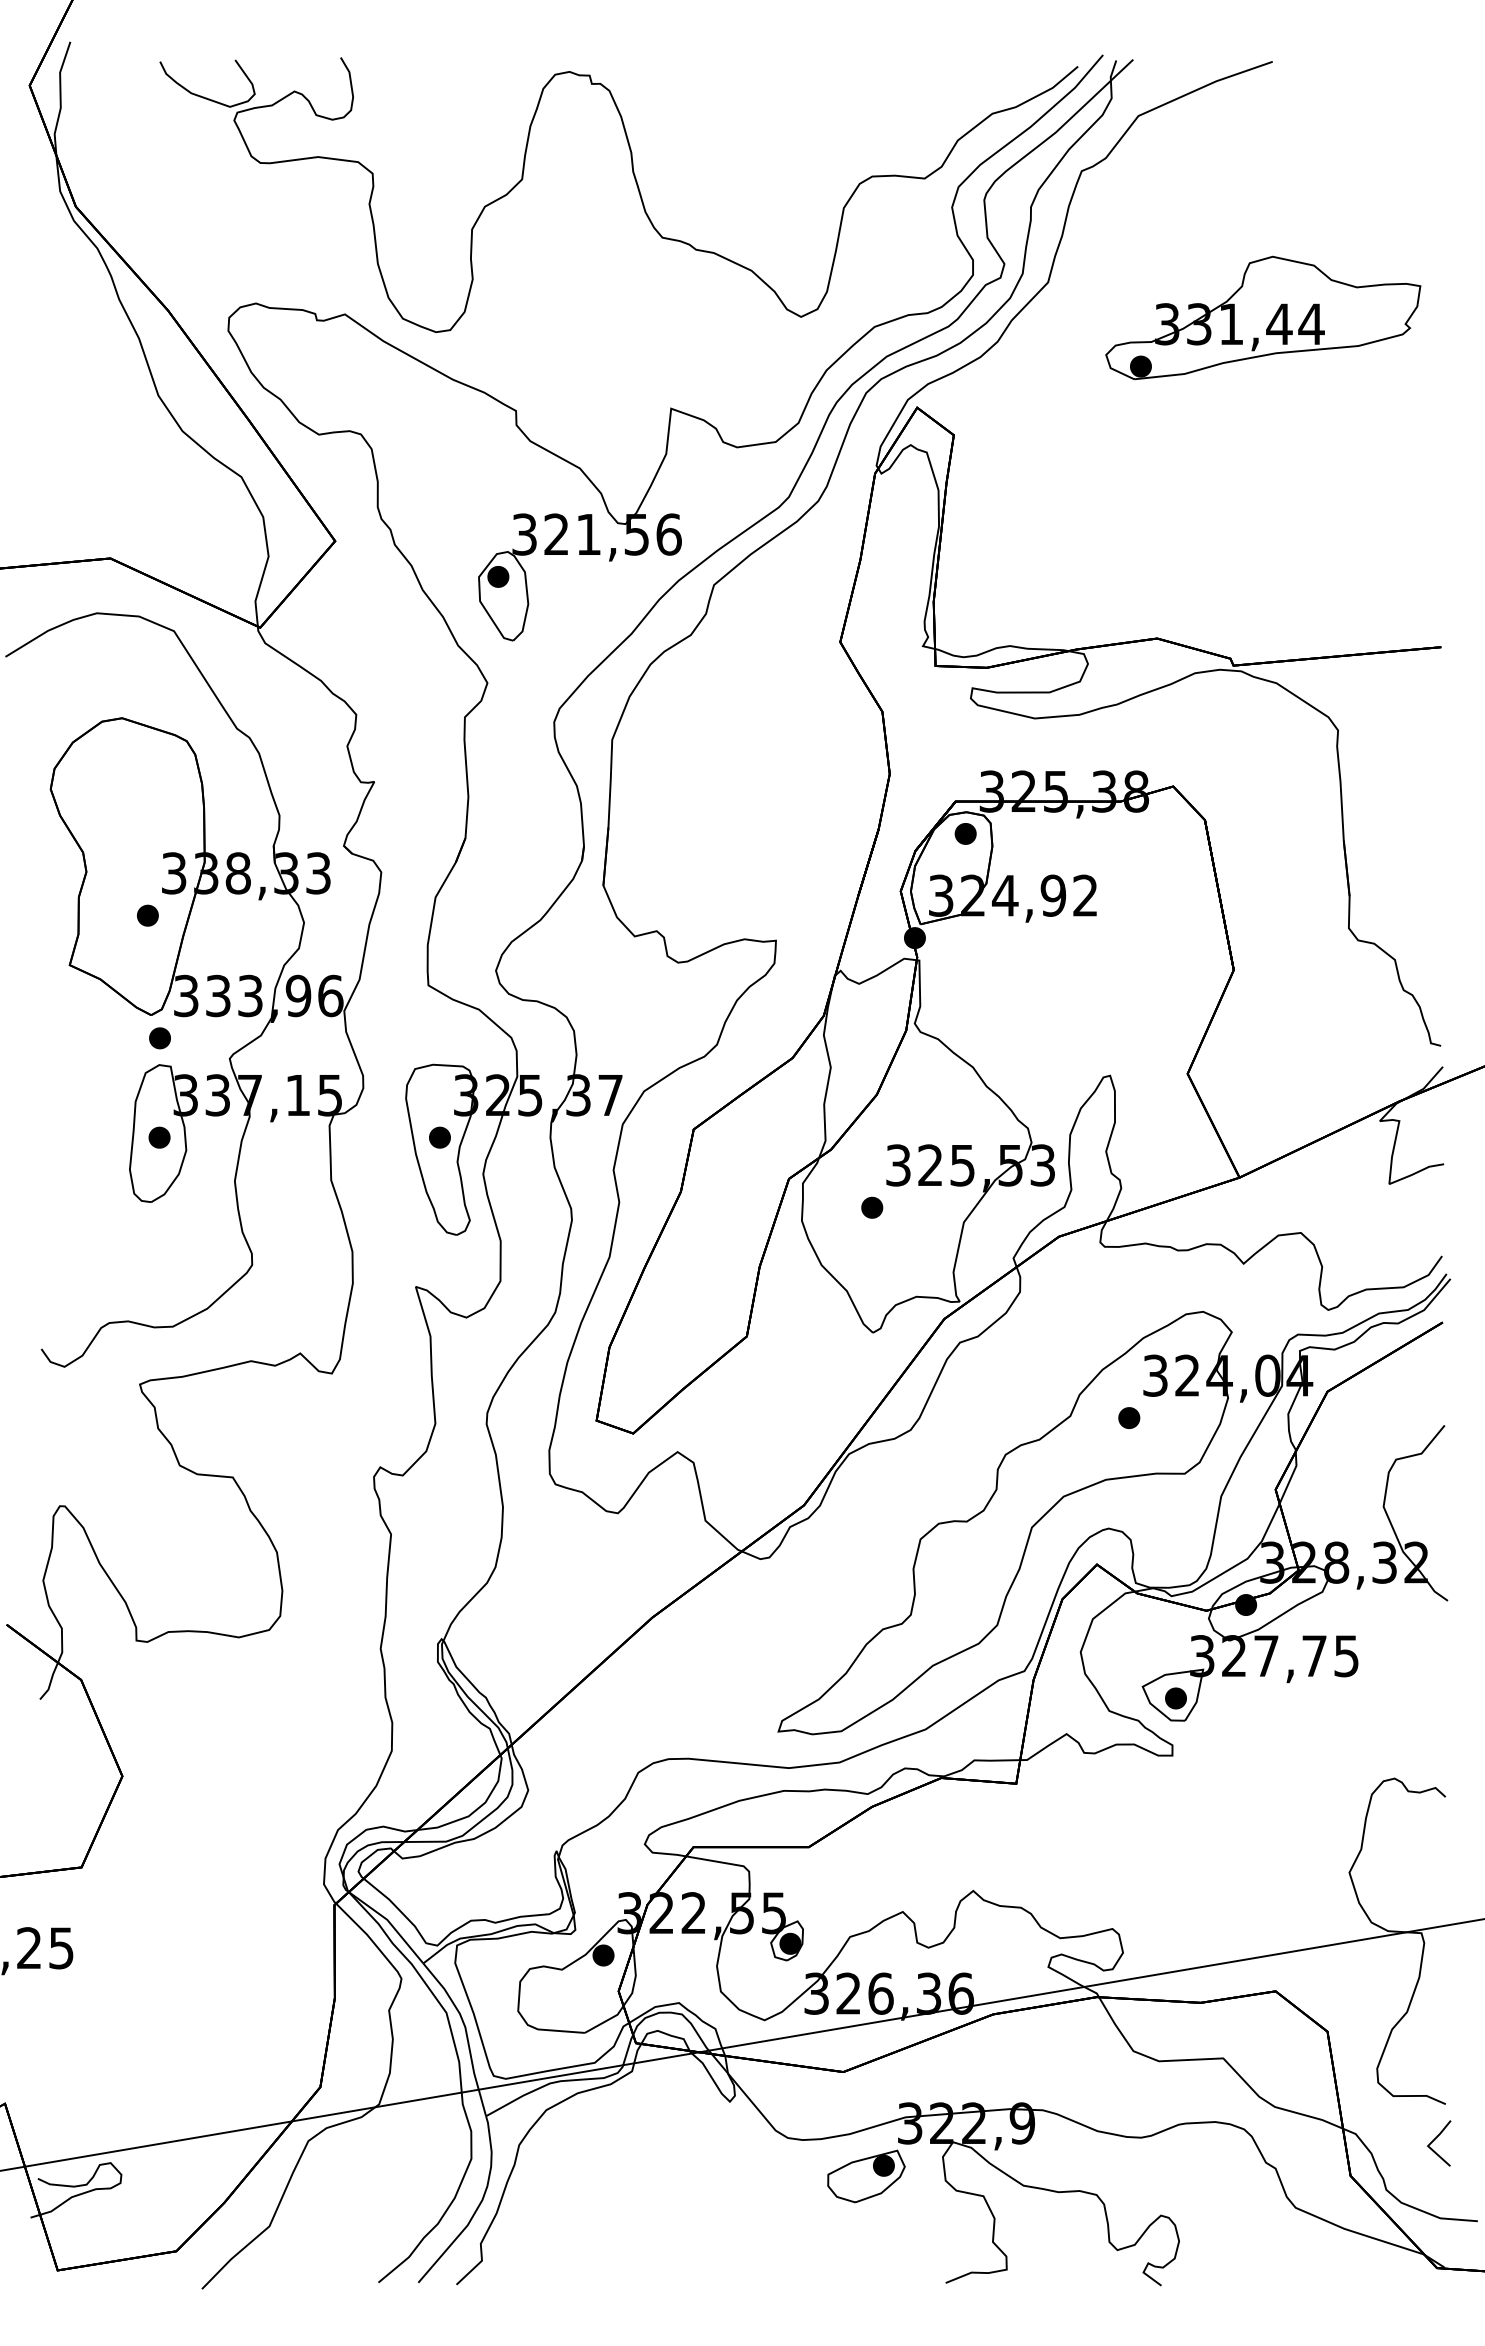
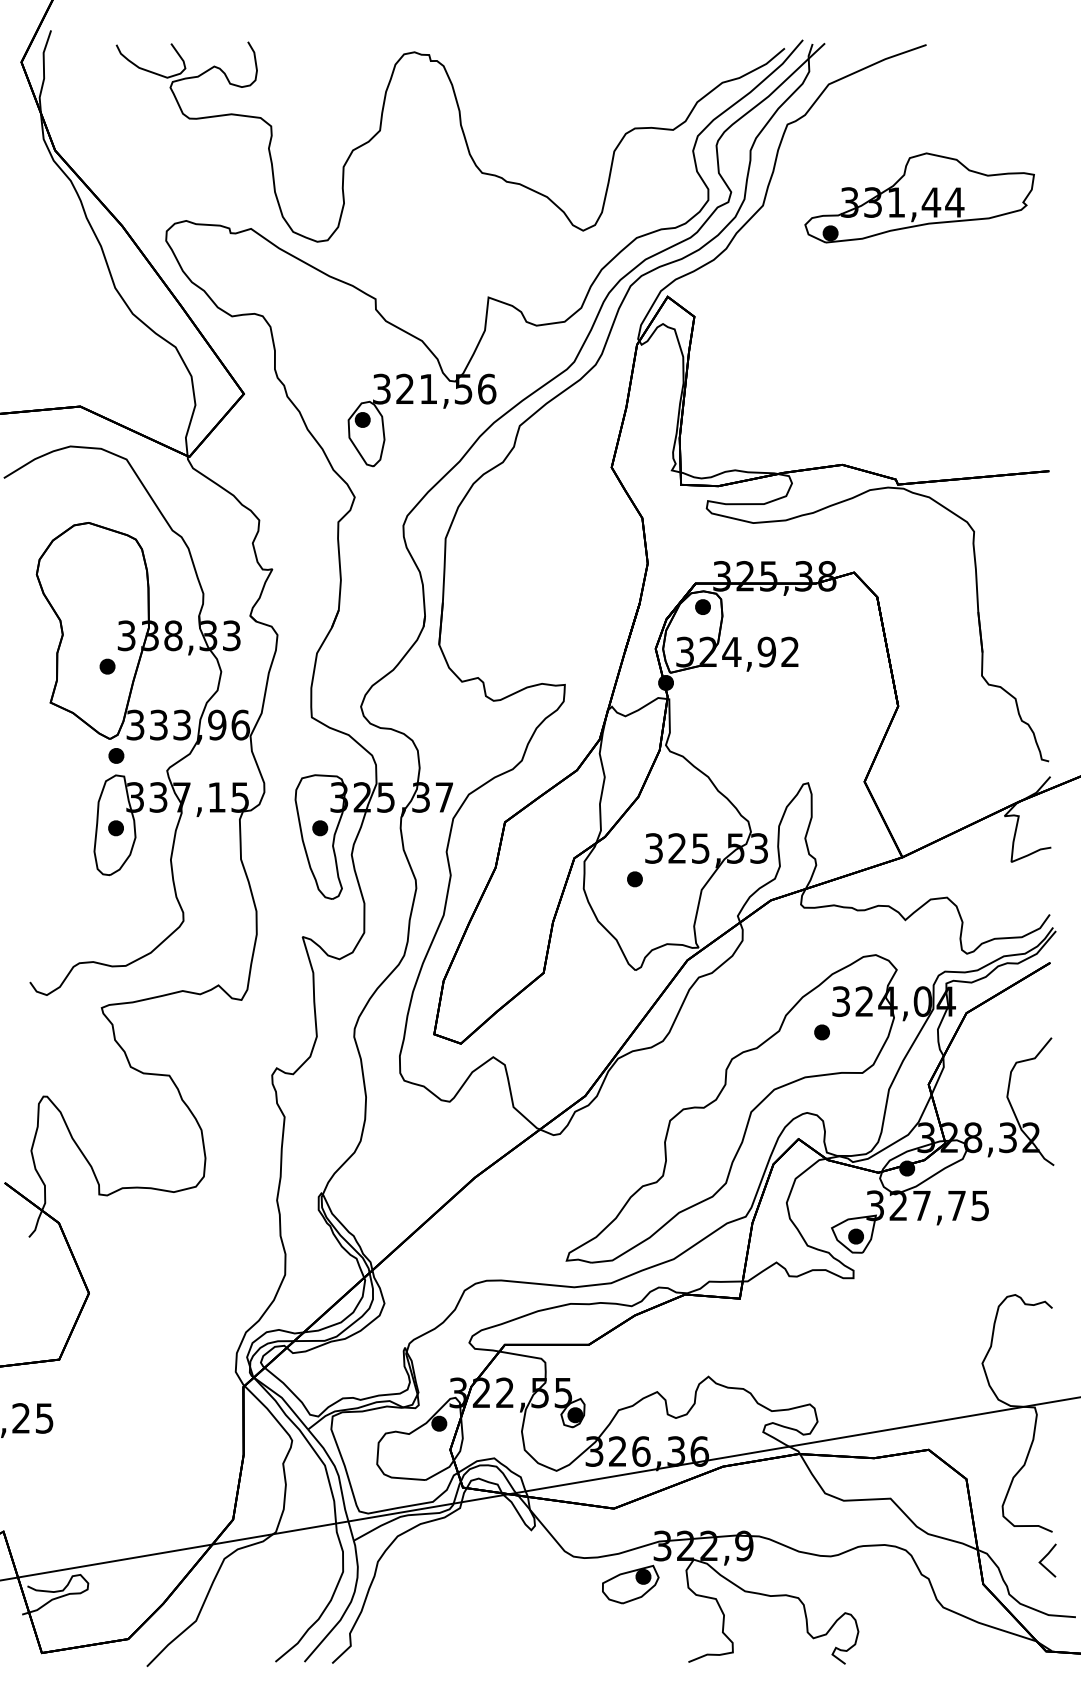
part: (1263, 317) -> (919, 197), moved

